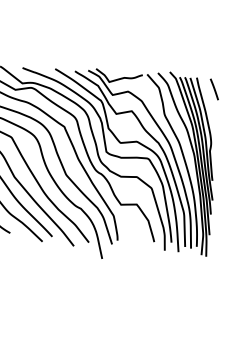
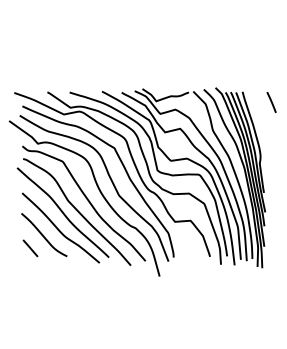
line: (214, 89) -> (271, 102), moved

